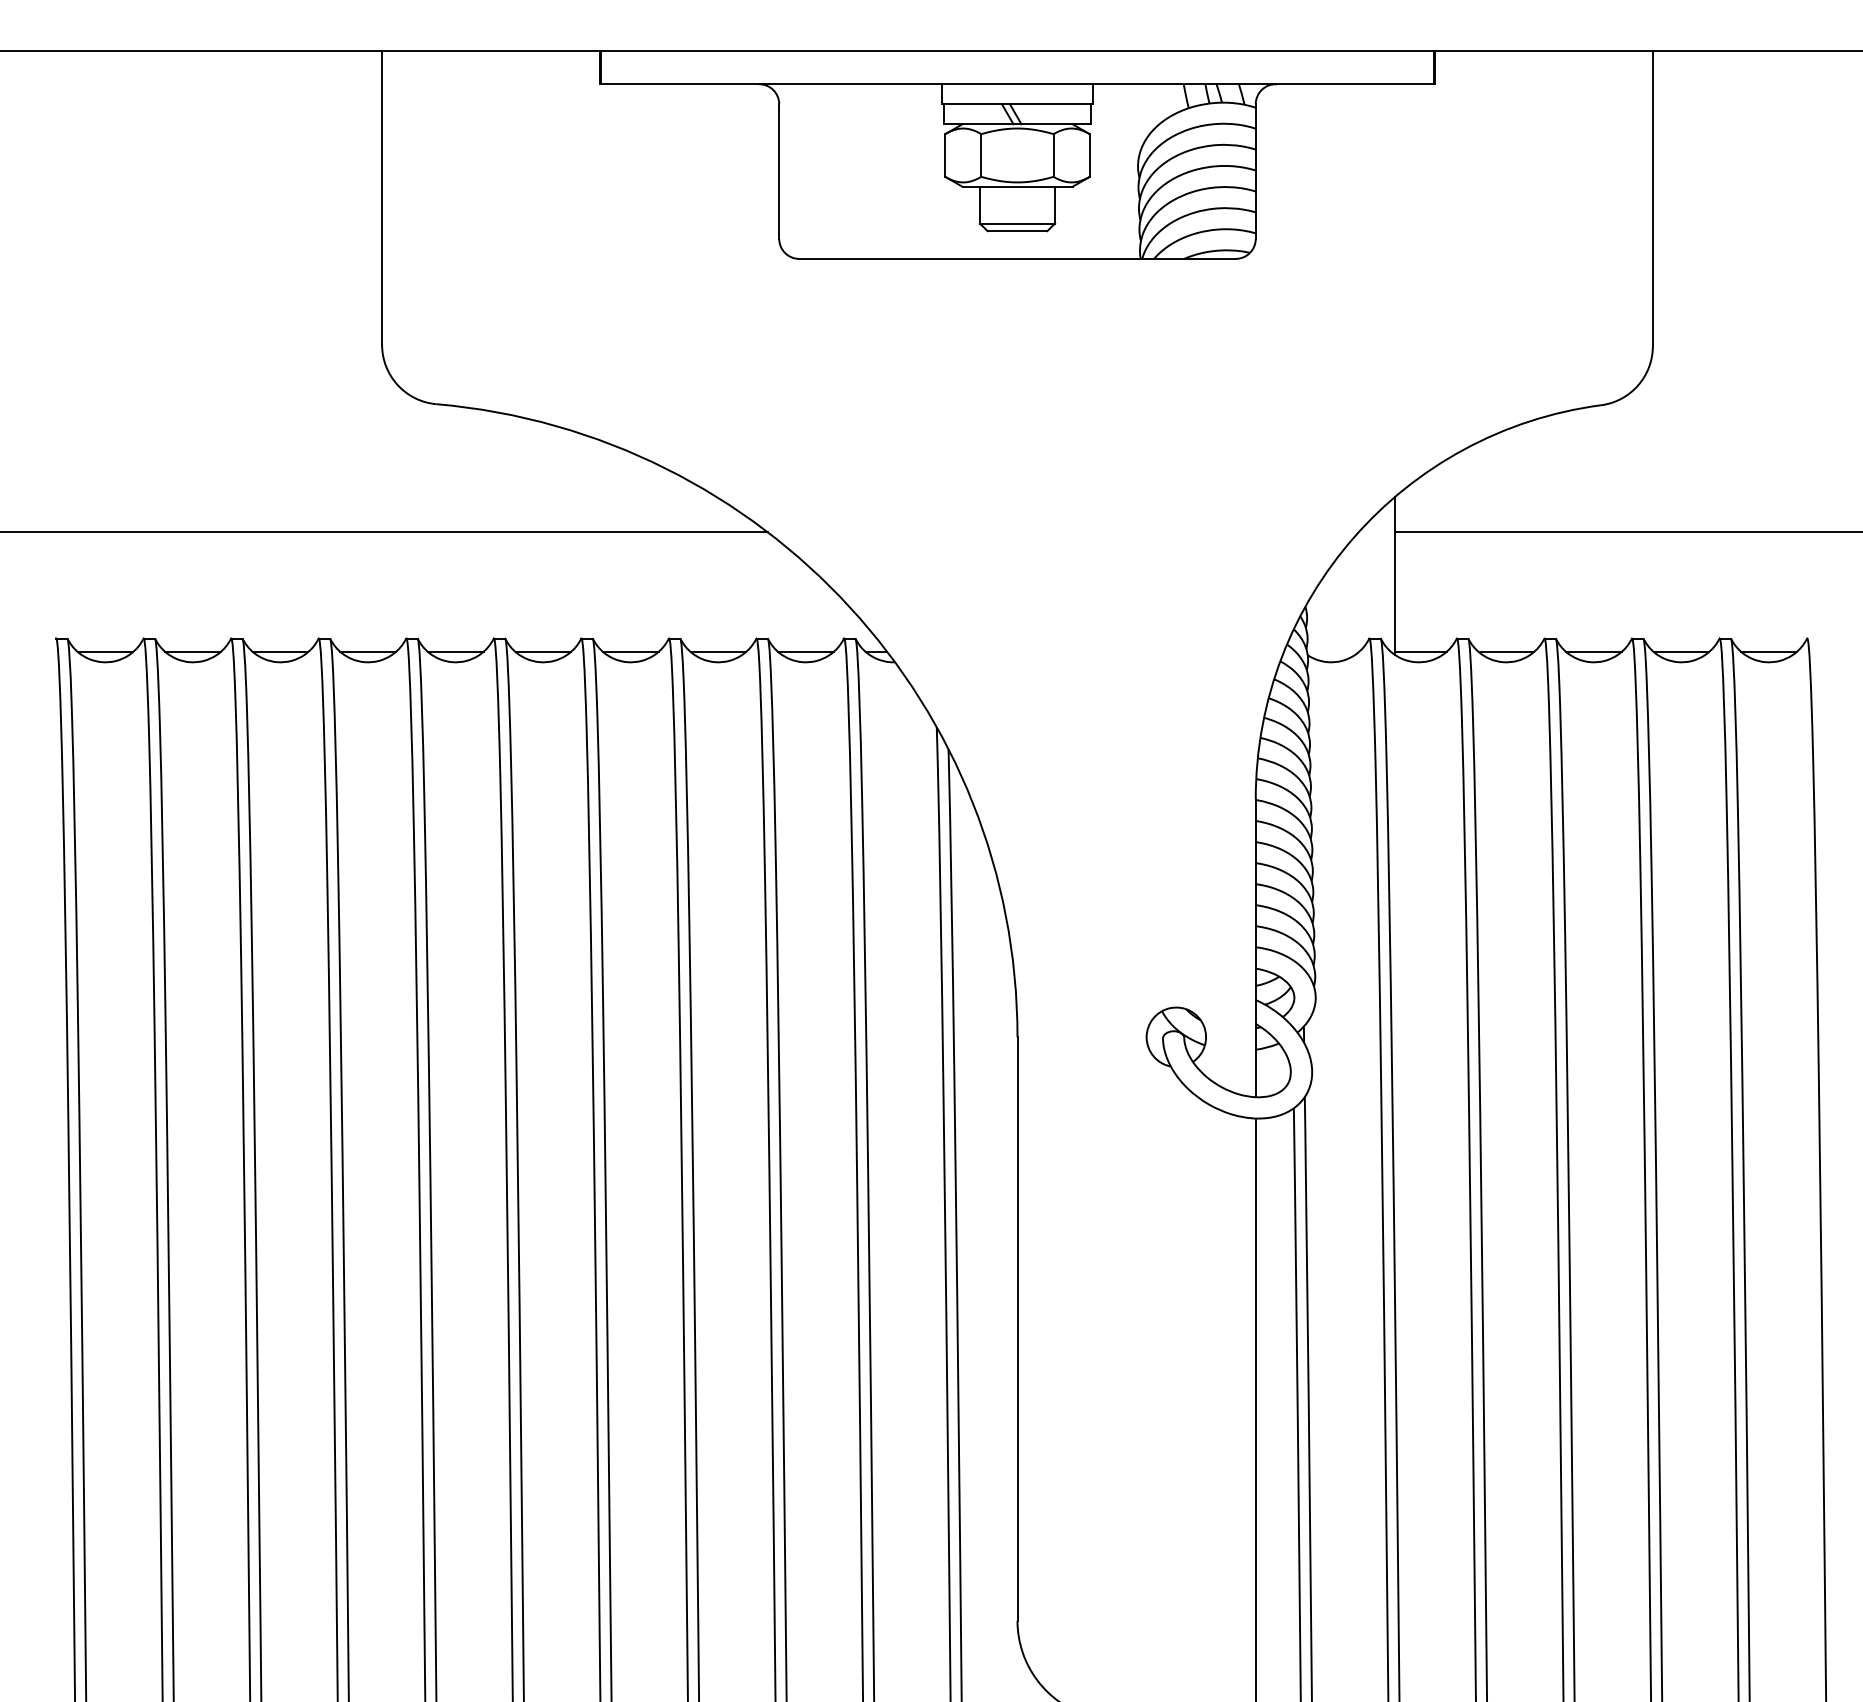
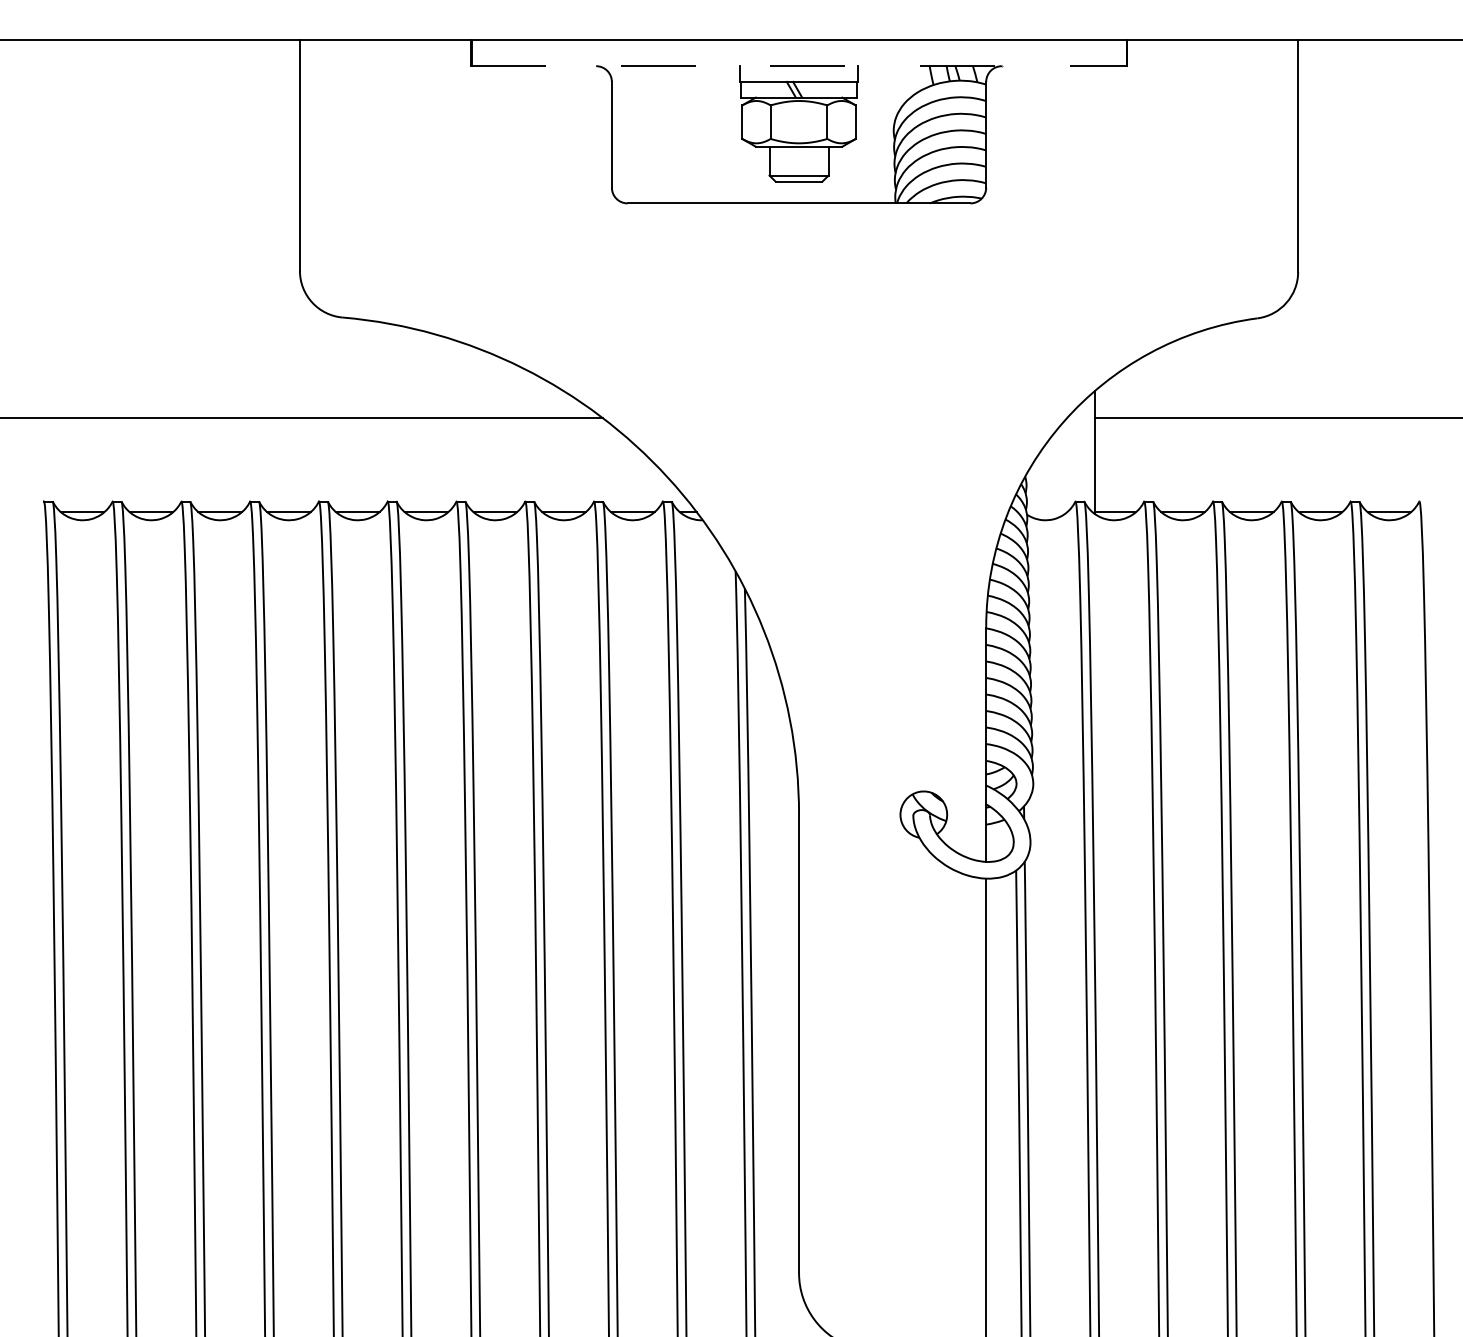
line: (1017, 84) -> (799, 66), solid -> dashed

